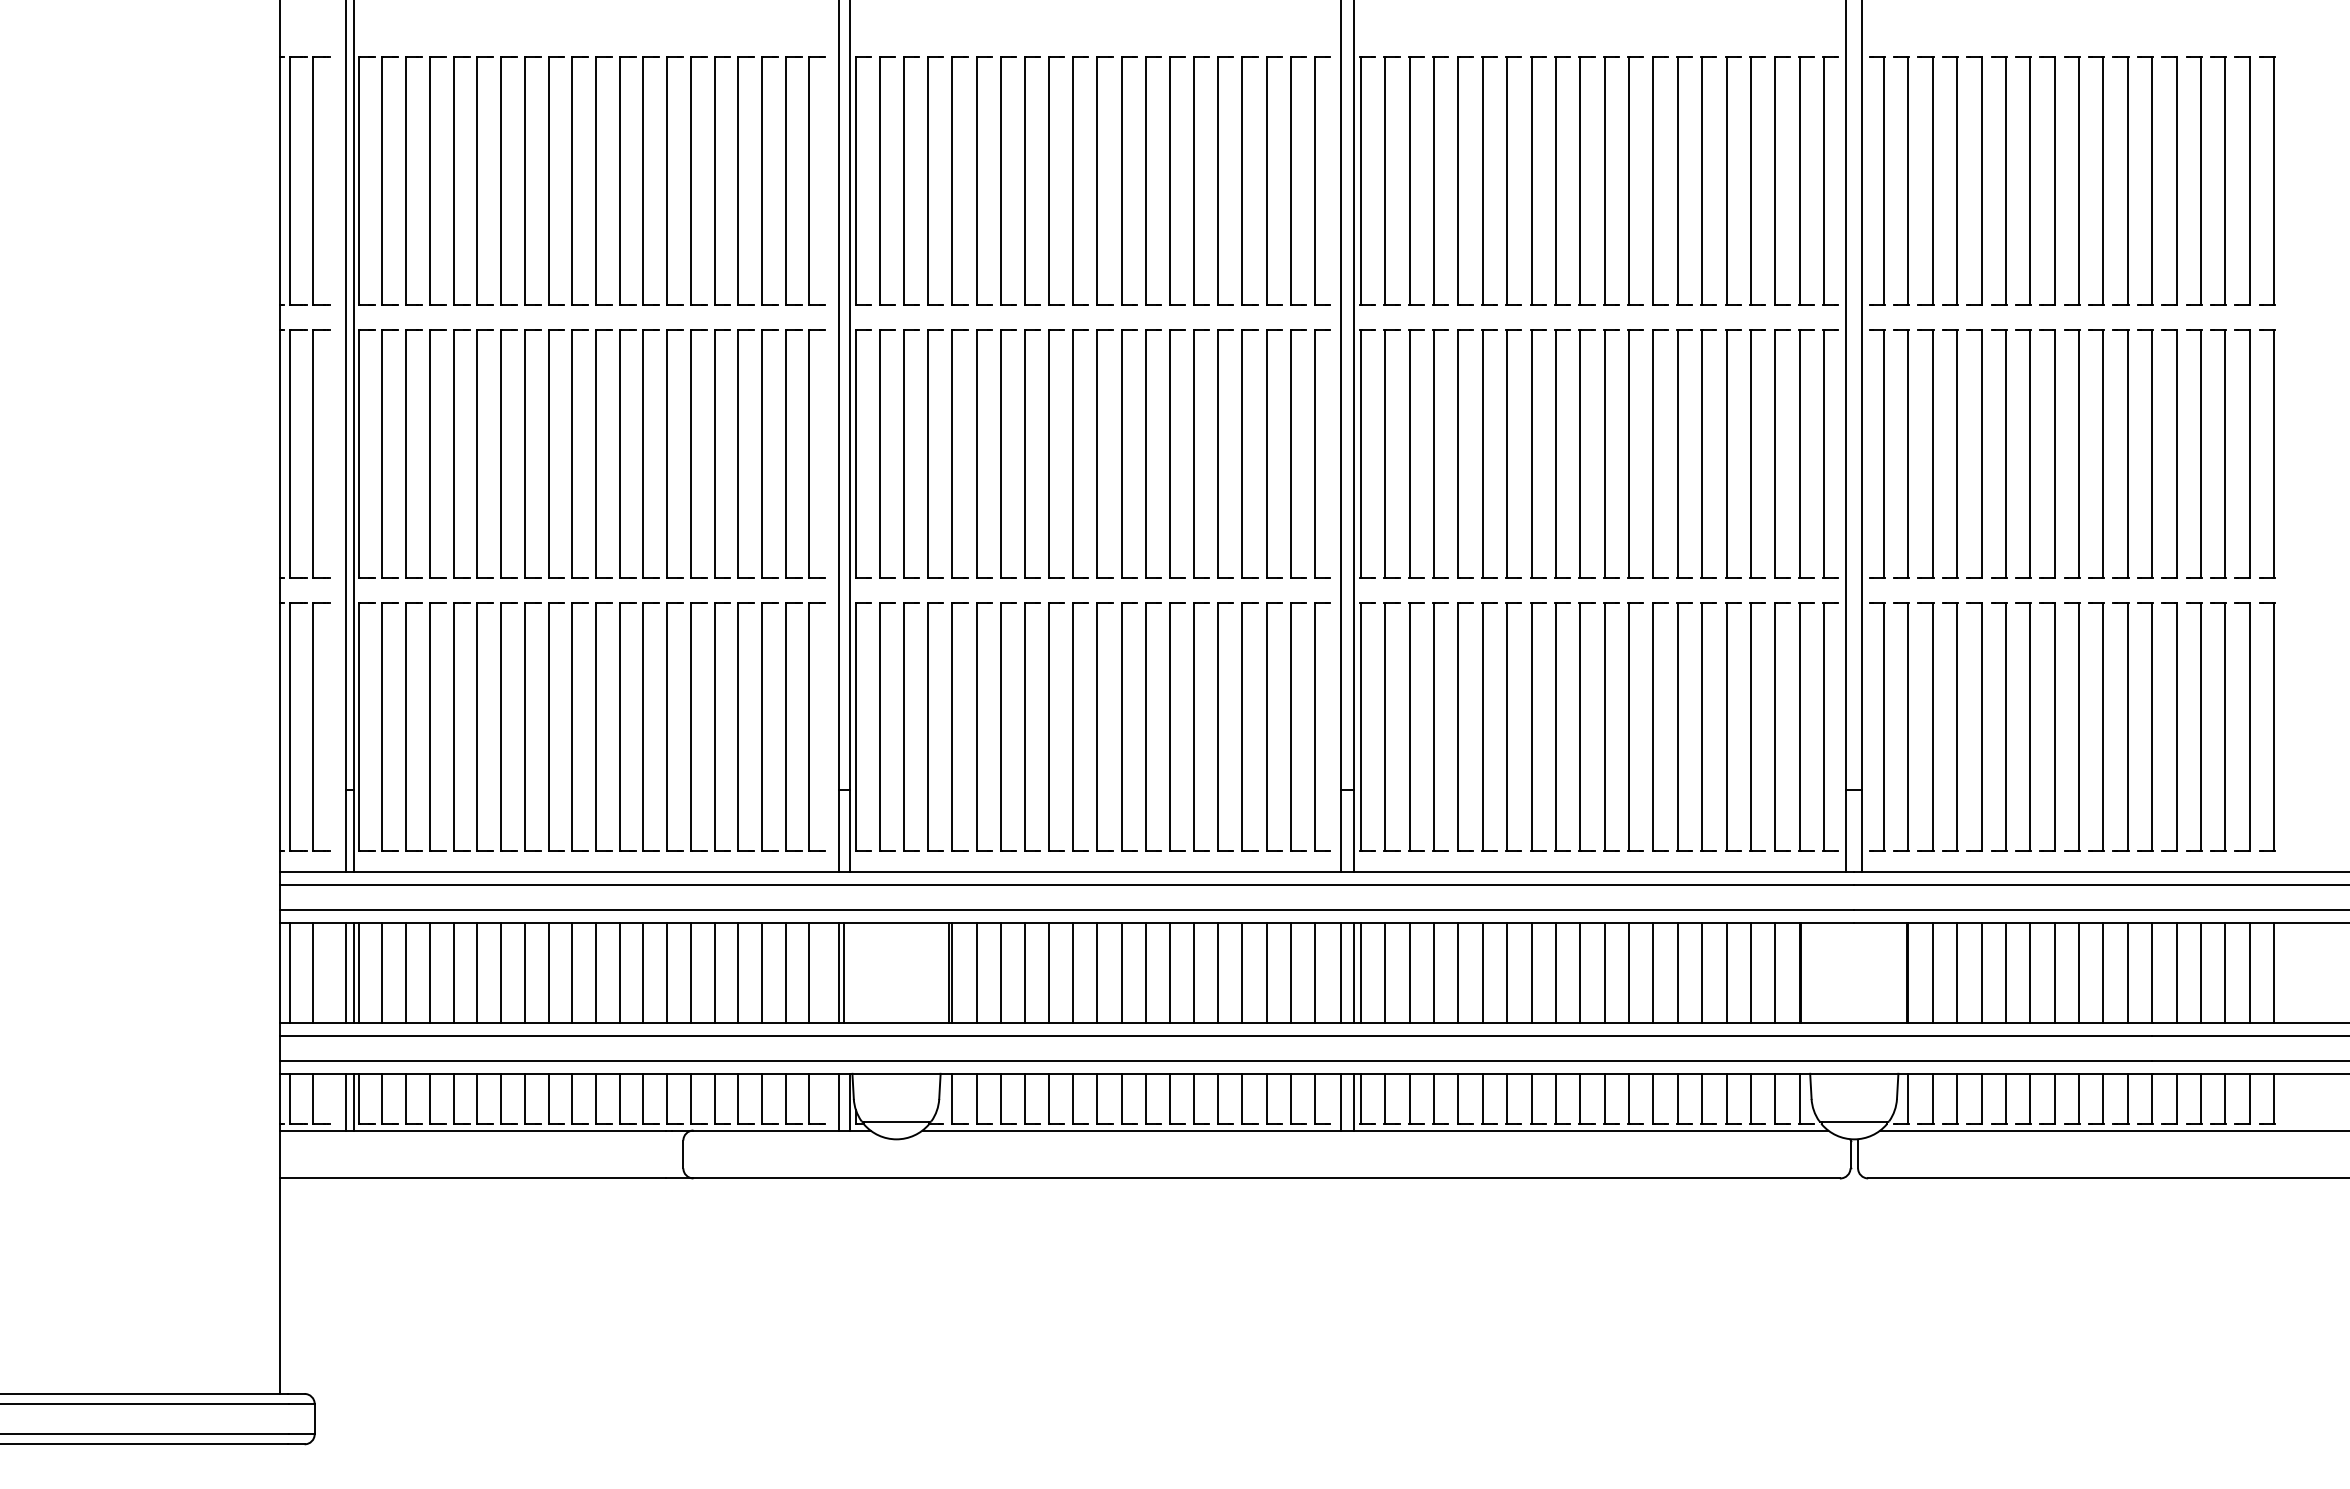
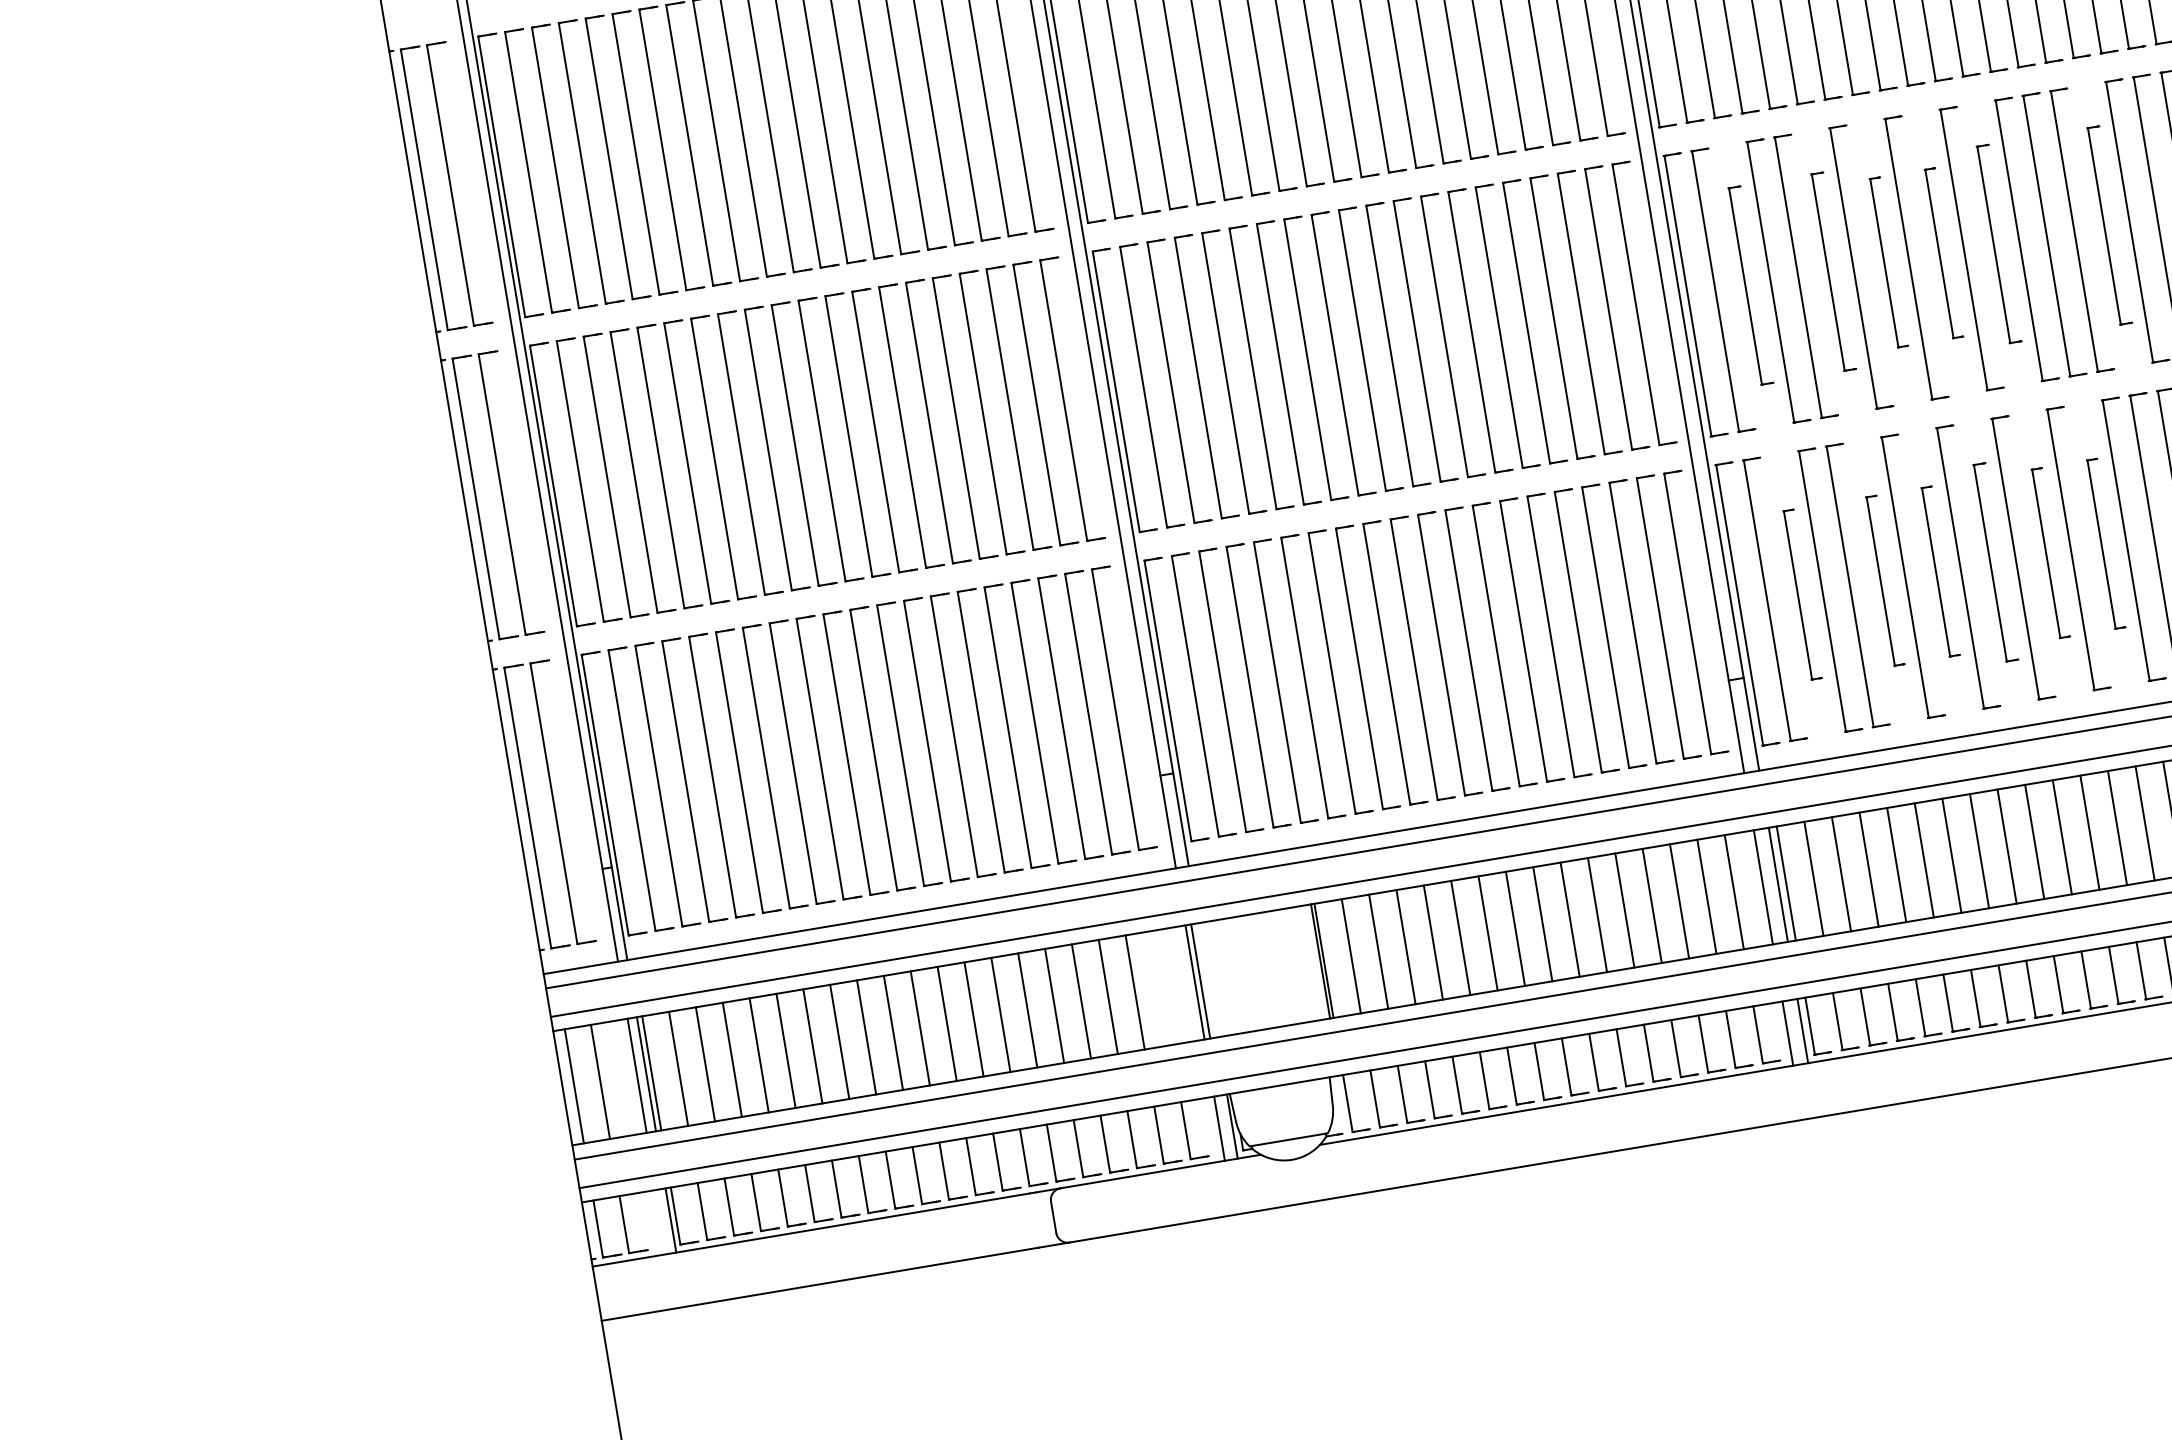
part: (1416, 453) -> (1750, 284), size x0.7
part: (1489, 453) -> (1833, 270), size x0.7
part: (1538, 453) -> (1889, 261), size x0.6
part: (1586, 453) -> (1943, 252), size x0.6
part: (1635, 453) -> (1998, 243), size x0.7
part: (1733, 453) -> (2109, 224), size x0.7
part: (1416, 726) -> (1802, 593), size x0.6
part: (1489, 726) -> (1885, 580), size x0.6
part: (1538, 726) -> (1940, 570), size x0.6
part: (1586, 726) -> (1995, 561), size x0.7
part: (1635, 726) -> (2050, 552), size x0.6
part: (1684, 726) -> (2106, 543), size x0.6
line: (809, 972) -> (1161, 987), removed
line: (345, 1101) -> (661, 1221), removed

